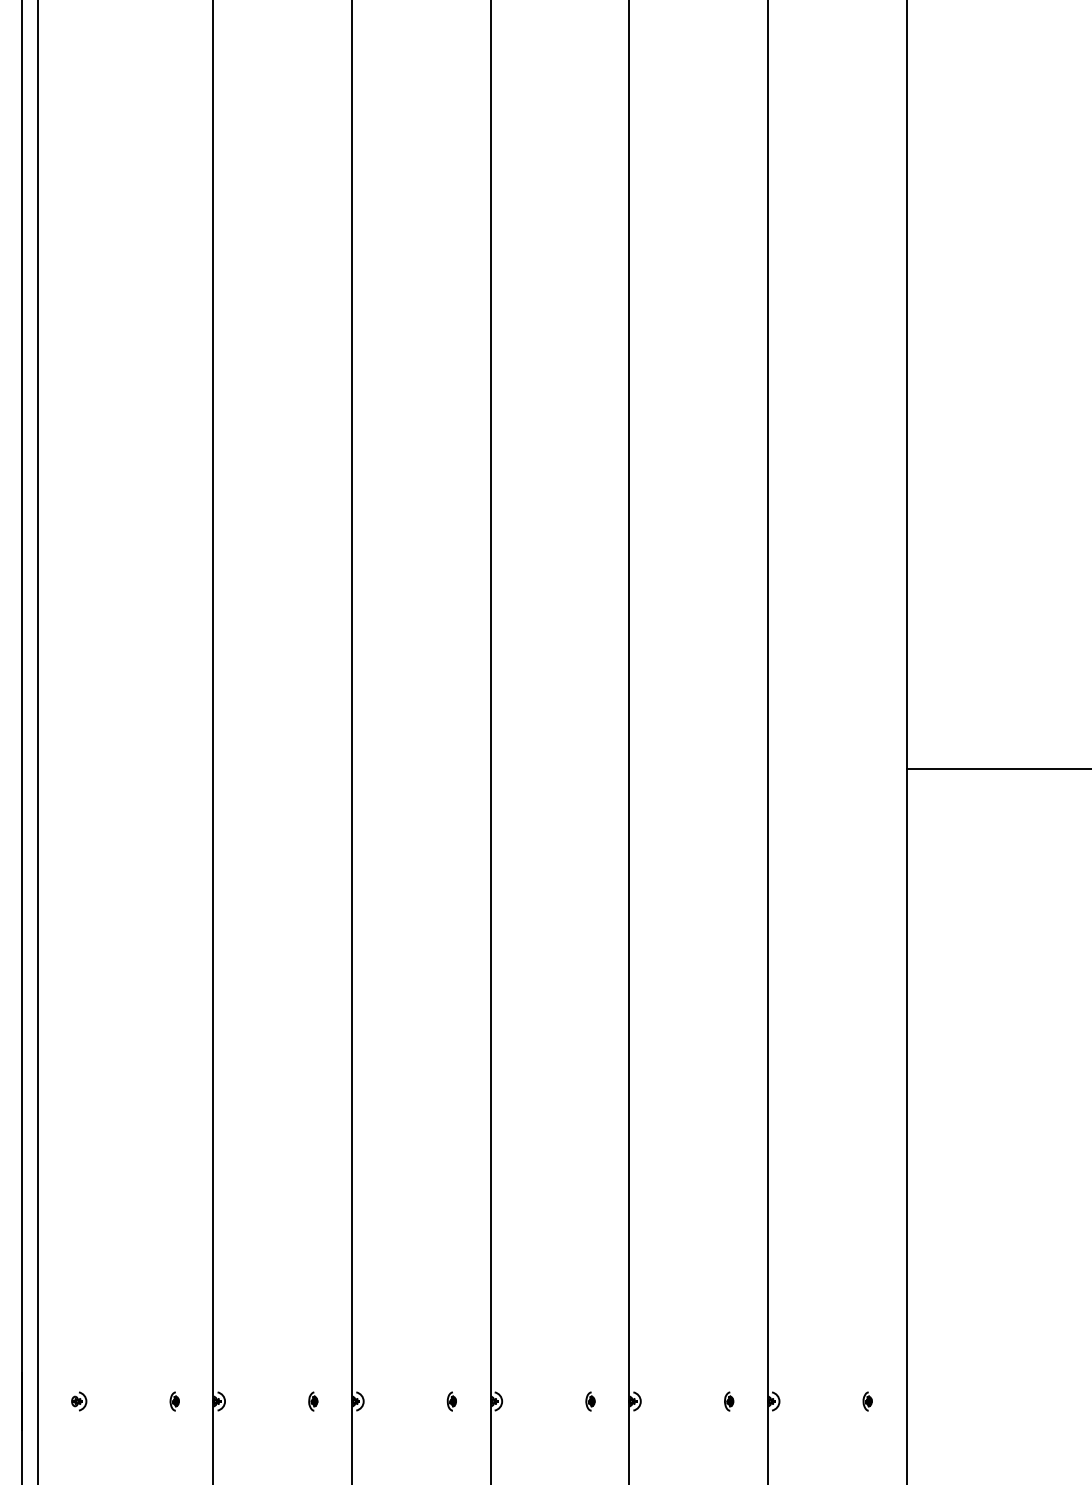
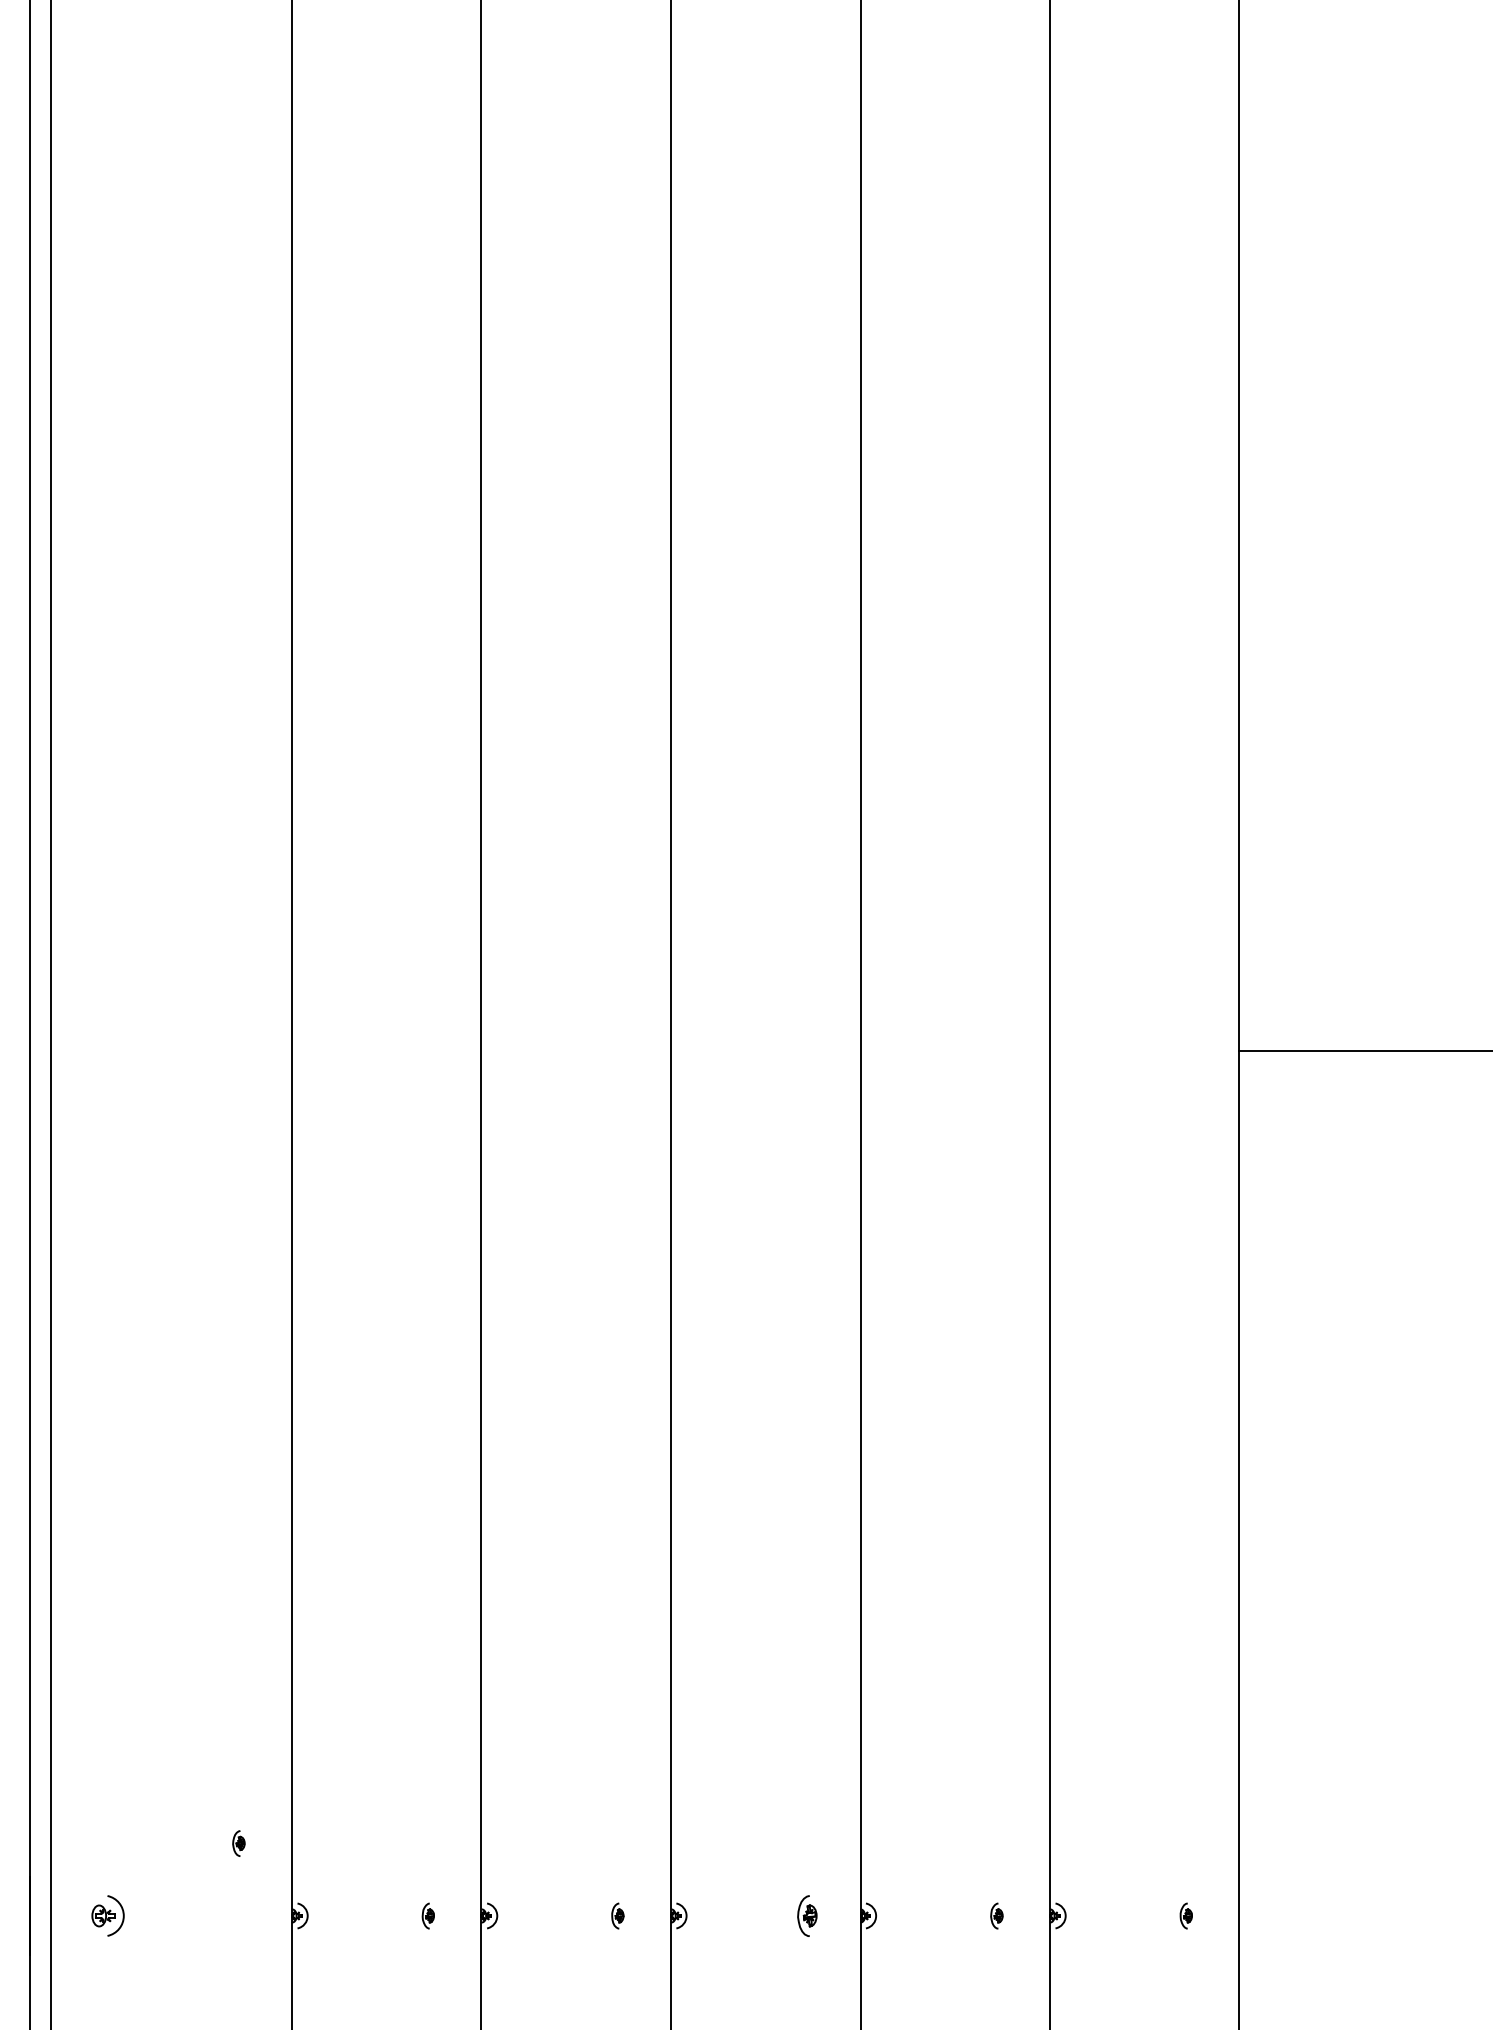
part: (79, 1401) -> (108, 1915), size x1.6
part: (174, 1401) -> (238, 1843), moved
part: (590, 1401) -> (807, 1915), size x1.6

